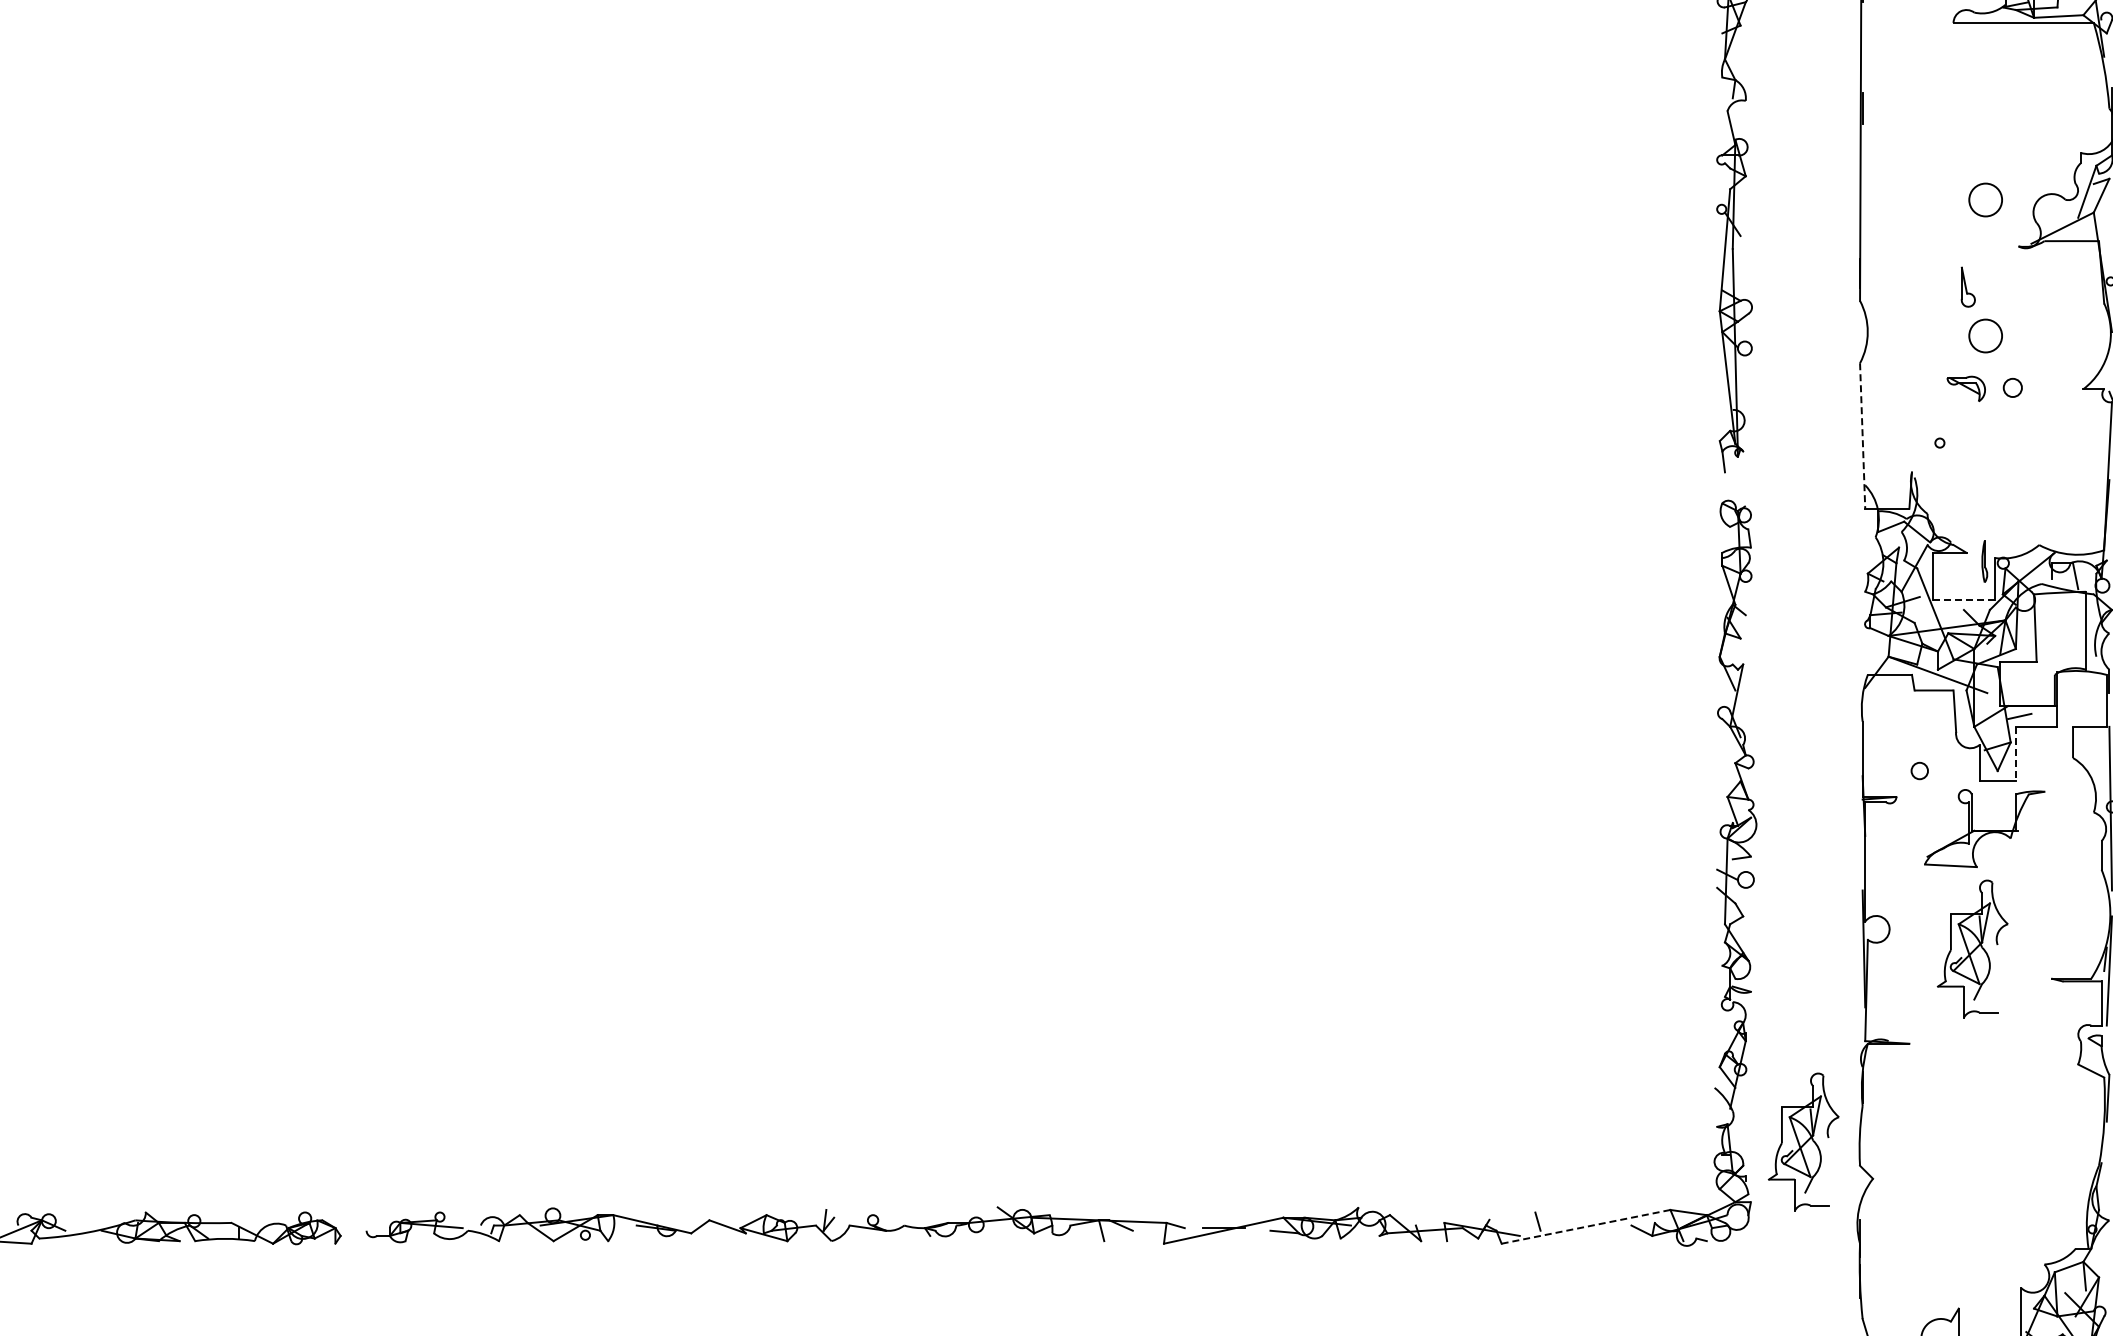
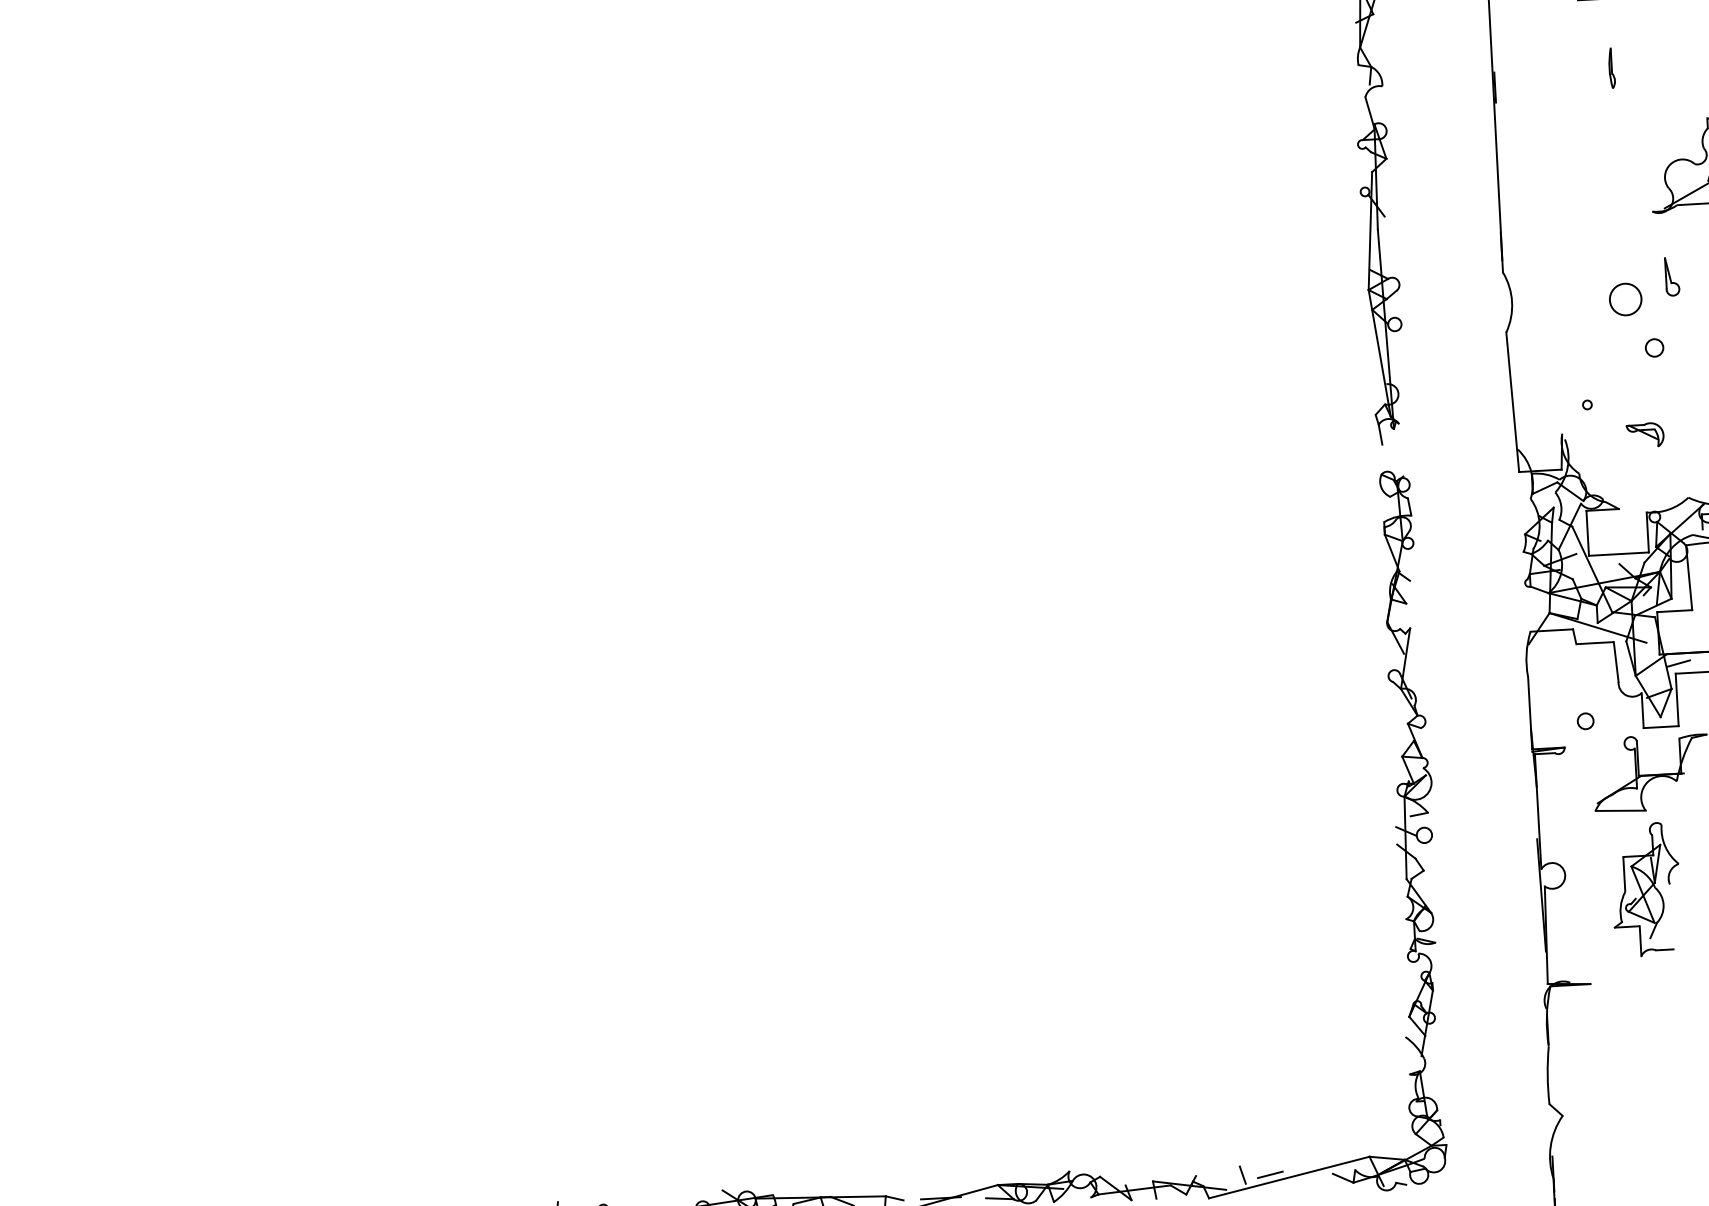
circle: (1985, 199) -> (1618, 168), removed
part: (1967, 286) -> (1671, 276), moved
part: (1965, 388) -> (1644, 434), moved
line: (1862, 435) -> (1512, 401), dashed -> solid
part: (1984, 561) -> (1611, 68), moved
line: (1964, 599) -> (1619, 554), dashed -> solid
line: (2015, 754) -> (1676, 700), dashed -> solid
part: (1803, 1141) -> (1493, 1083), removed
line: (1566, 1222) -> (1270, 1174), added
line: (1586, 1226) -> (1289, 1177), dashed -> solid

